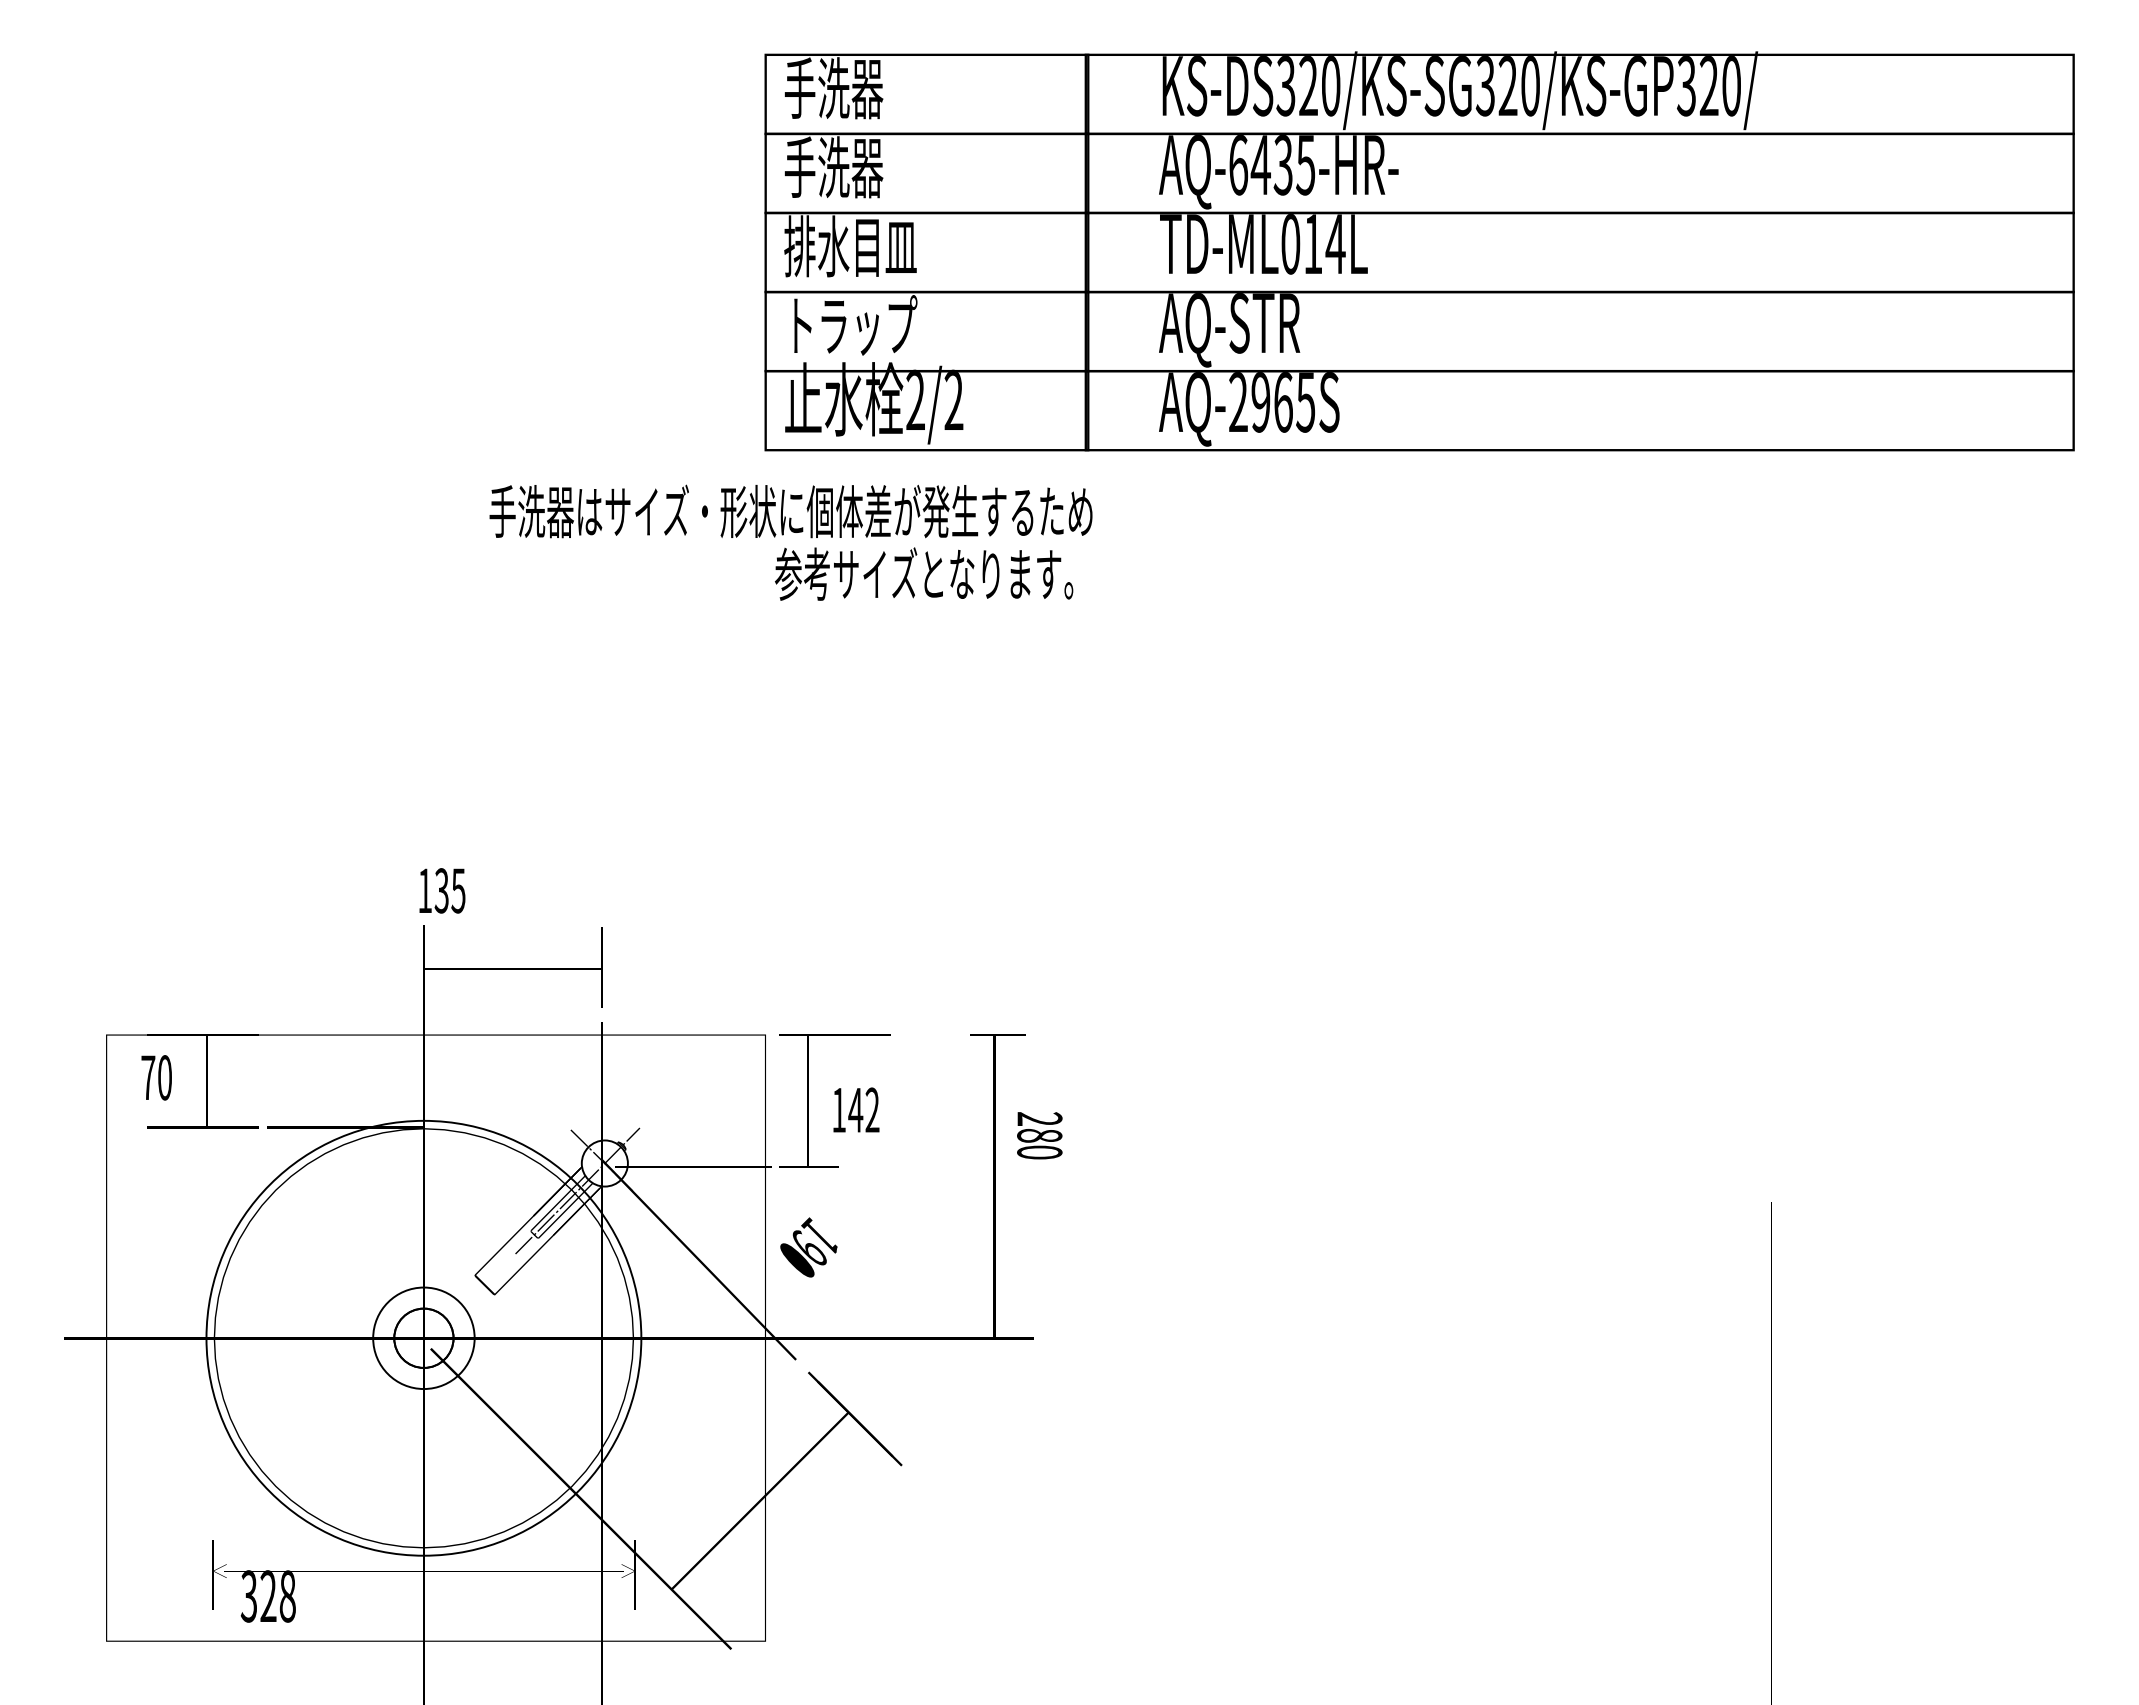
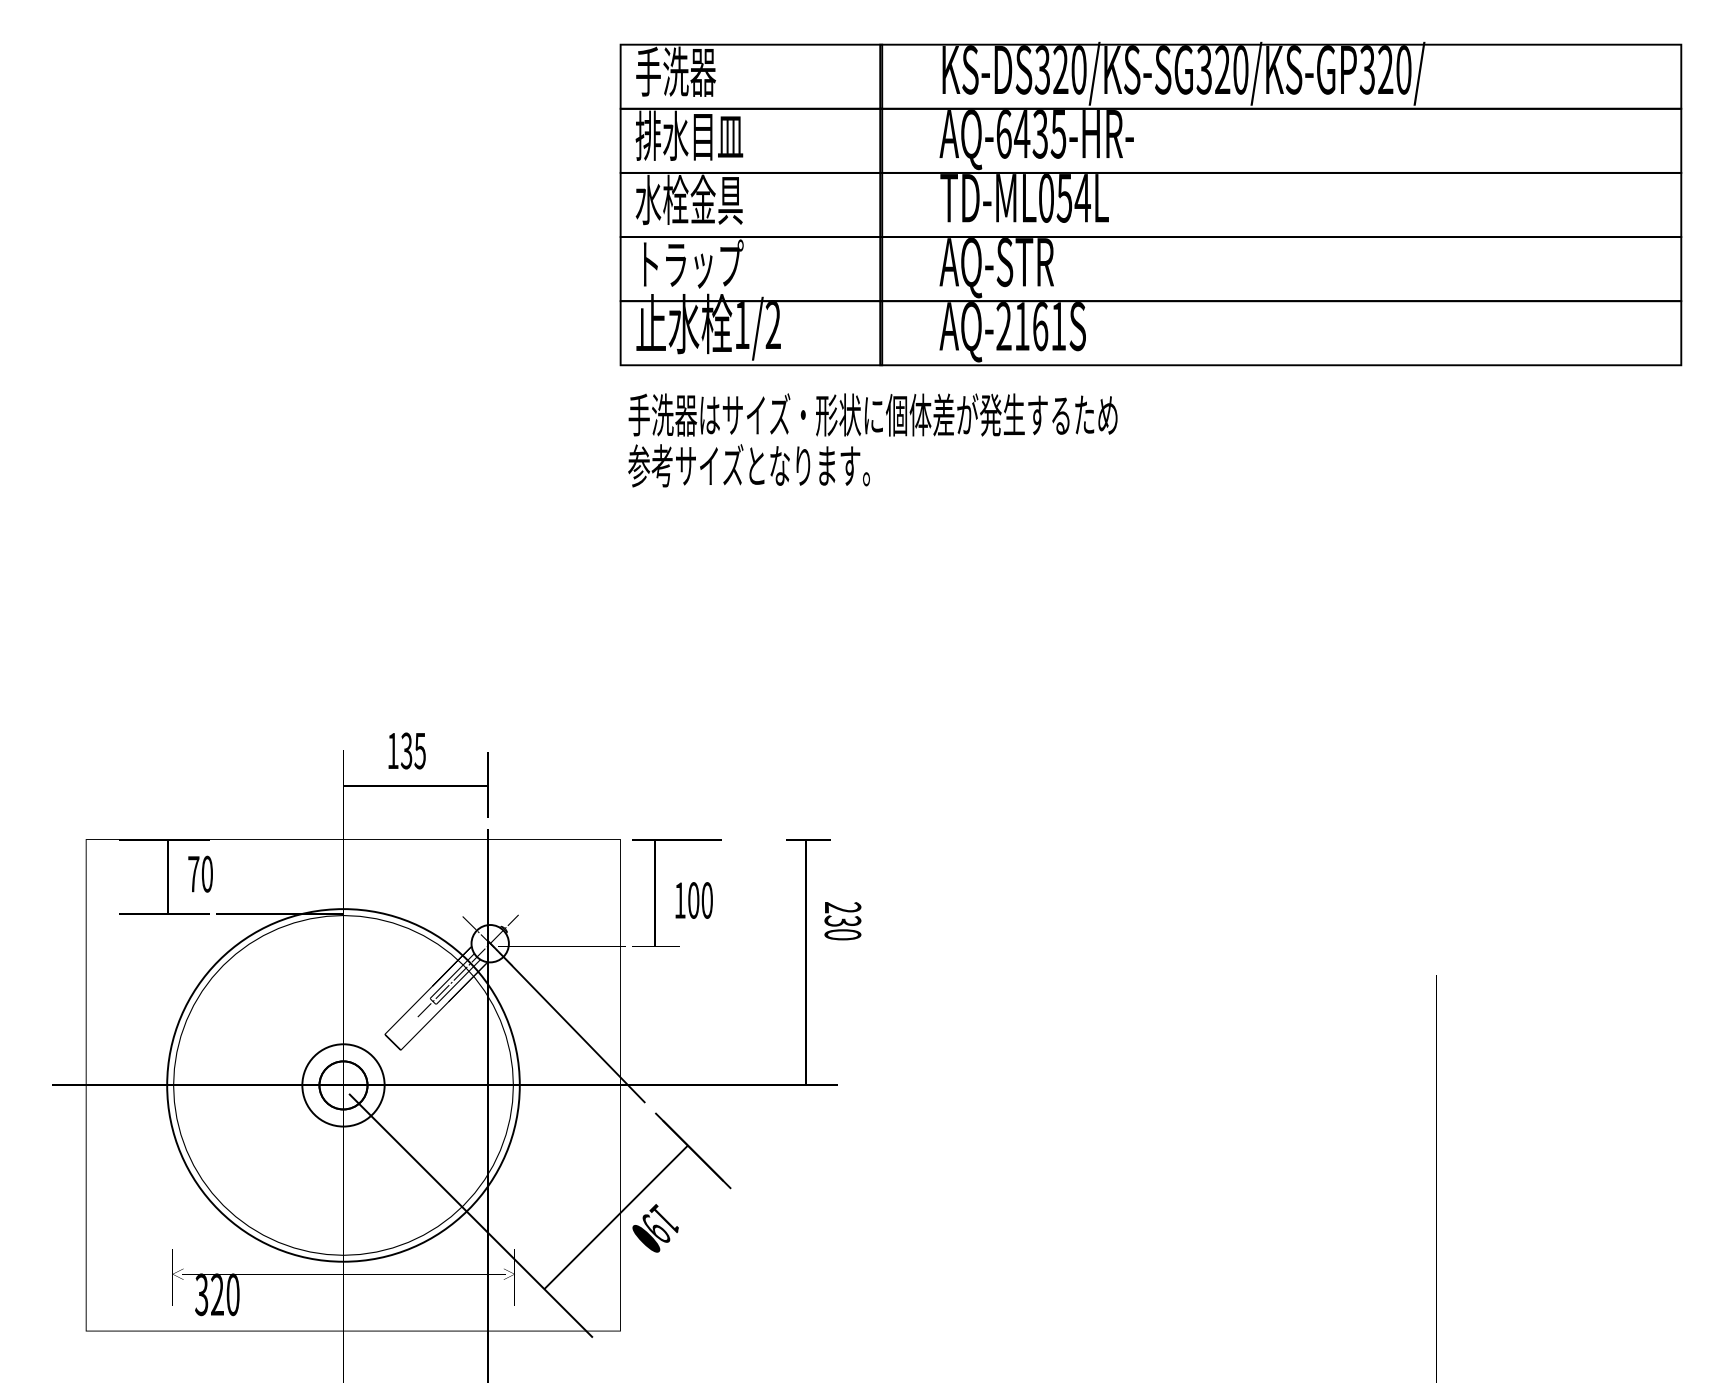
text: (850, 167) -> (689, 136), 手洗器 -> 排水目皿
text: (1312, 244) -> (1064, 198), TD-ML014L -> TD-ML054L
text: (850, 246) -> (689, 200), 排水目皿 -> 水栓金具
text: (915, 399) -> (742, 324), 2/2 -> 1/2
text: (1283, 402) -> (1040, 326), AQ-2965S -> AQ-2161S
text: (790, 511) -> (872, 414), moved
text: (442, 890) -> (407, 750), moved
text: (156, 1077) -> (200, 873), moved
text: (863, 1110) -> (699, 900), 142 -> 100
text: (1039, 1135) -> (842, 920), 280 -> 230
text: (808, 1247) -> (655, 1228), moved
text: (287, 1596) -> (232, 1294), 328 -> 320

